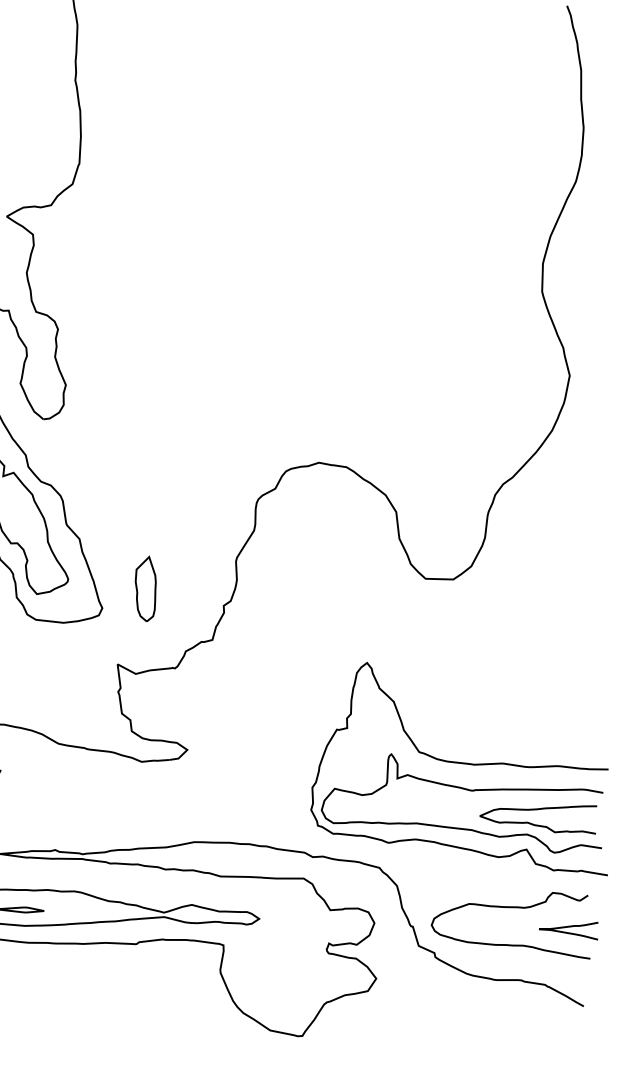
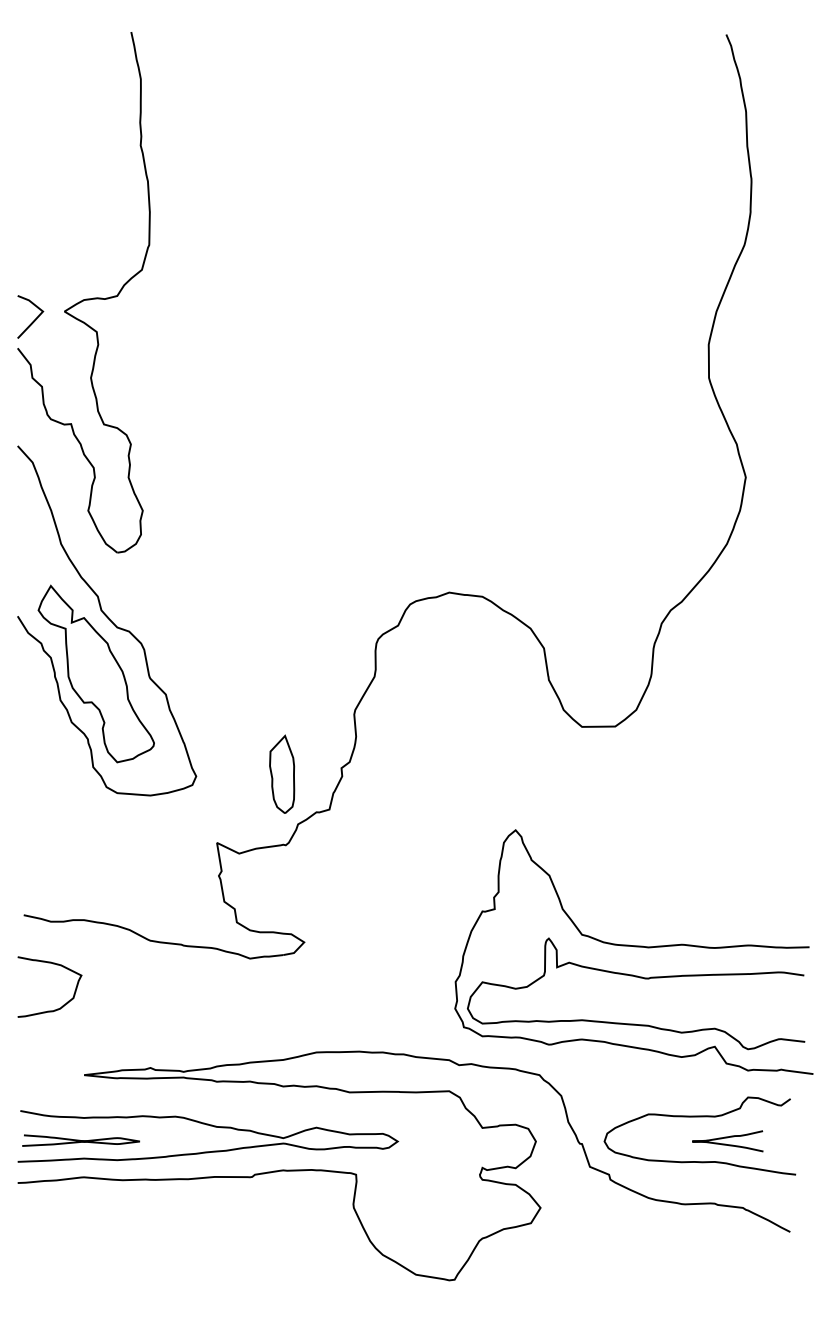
part: (145, 588) -> (282, 773), moved
curve: (538, 824) -> (727, 1016), removed
curve: (566, 931) -> (725, 1143), moved

